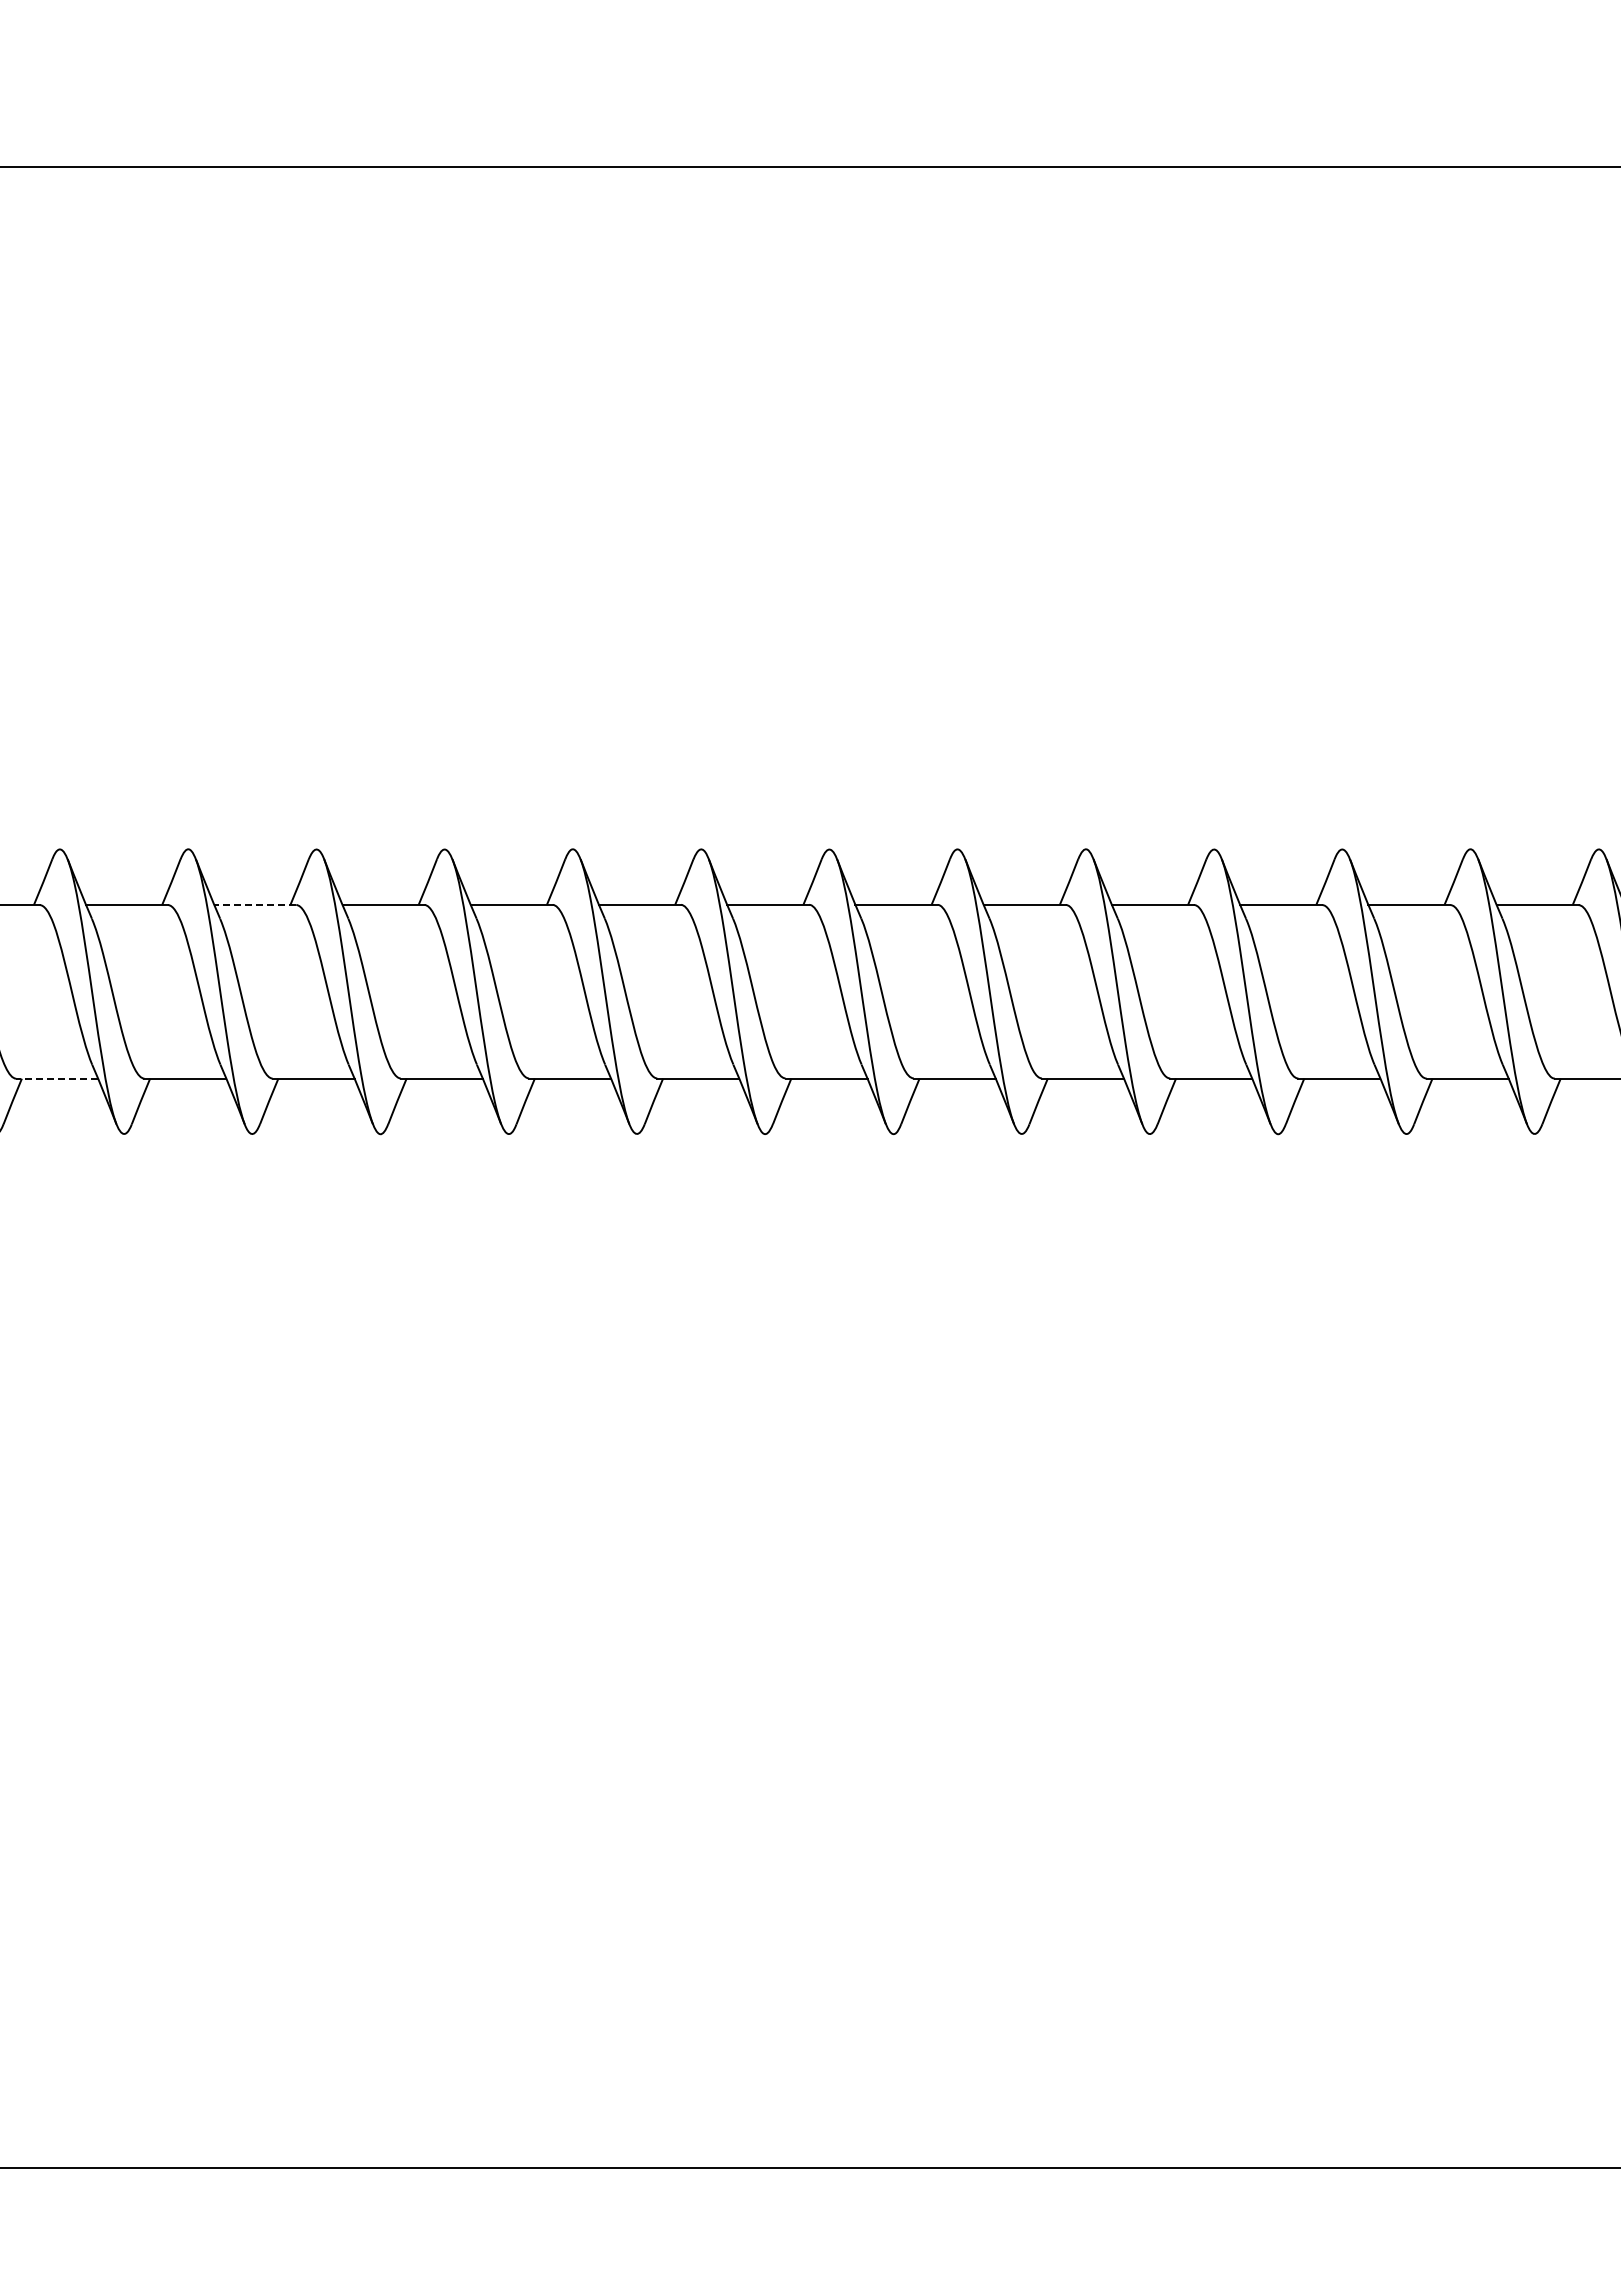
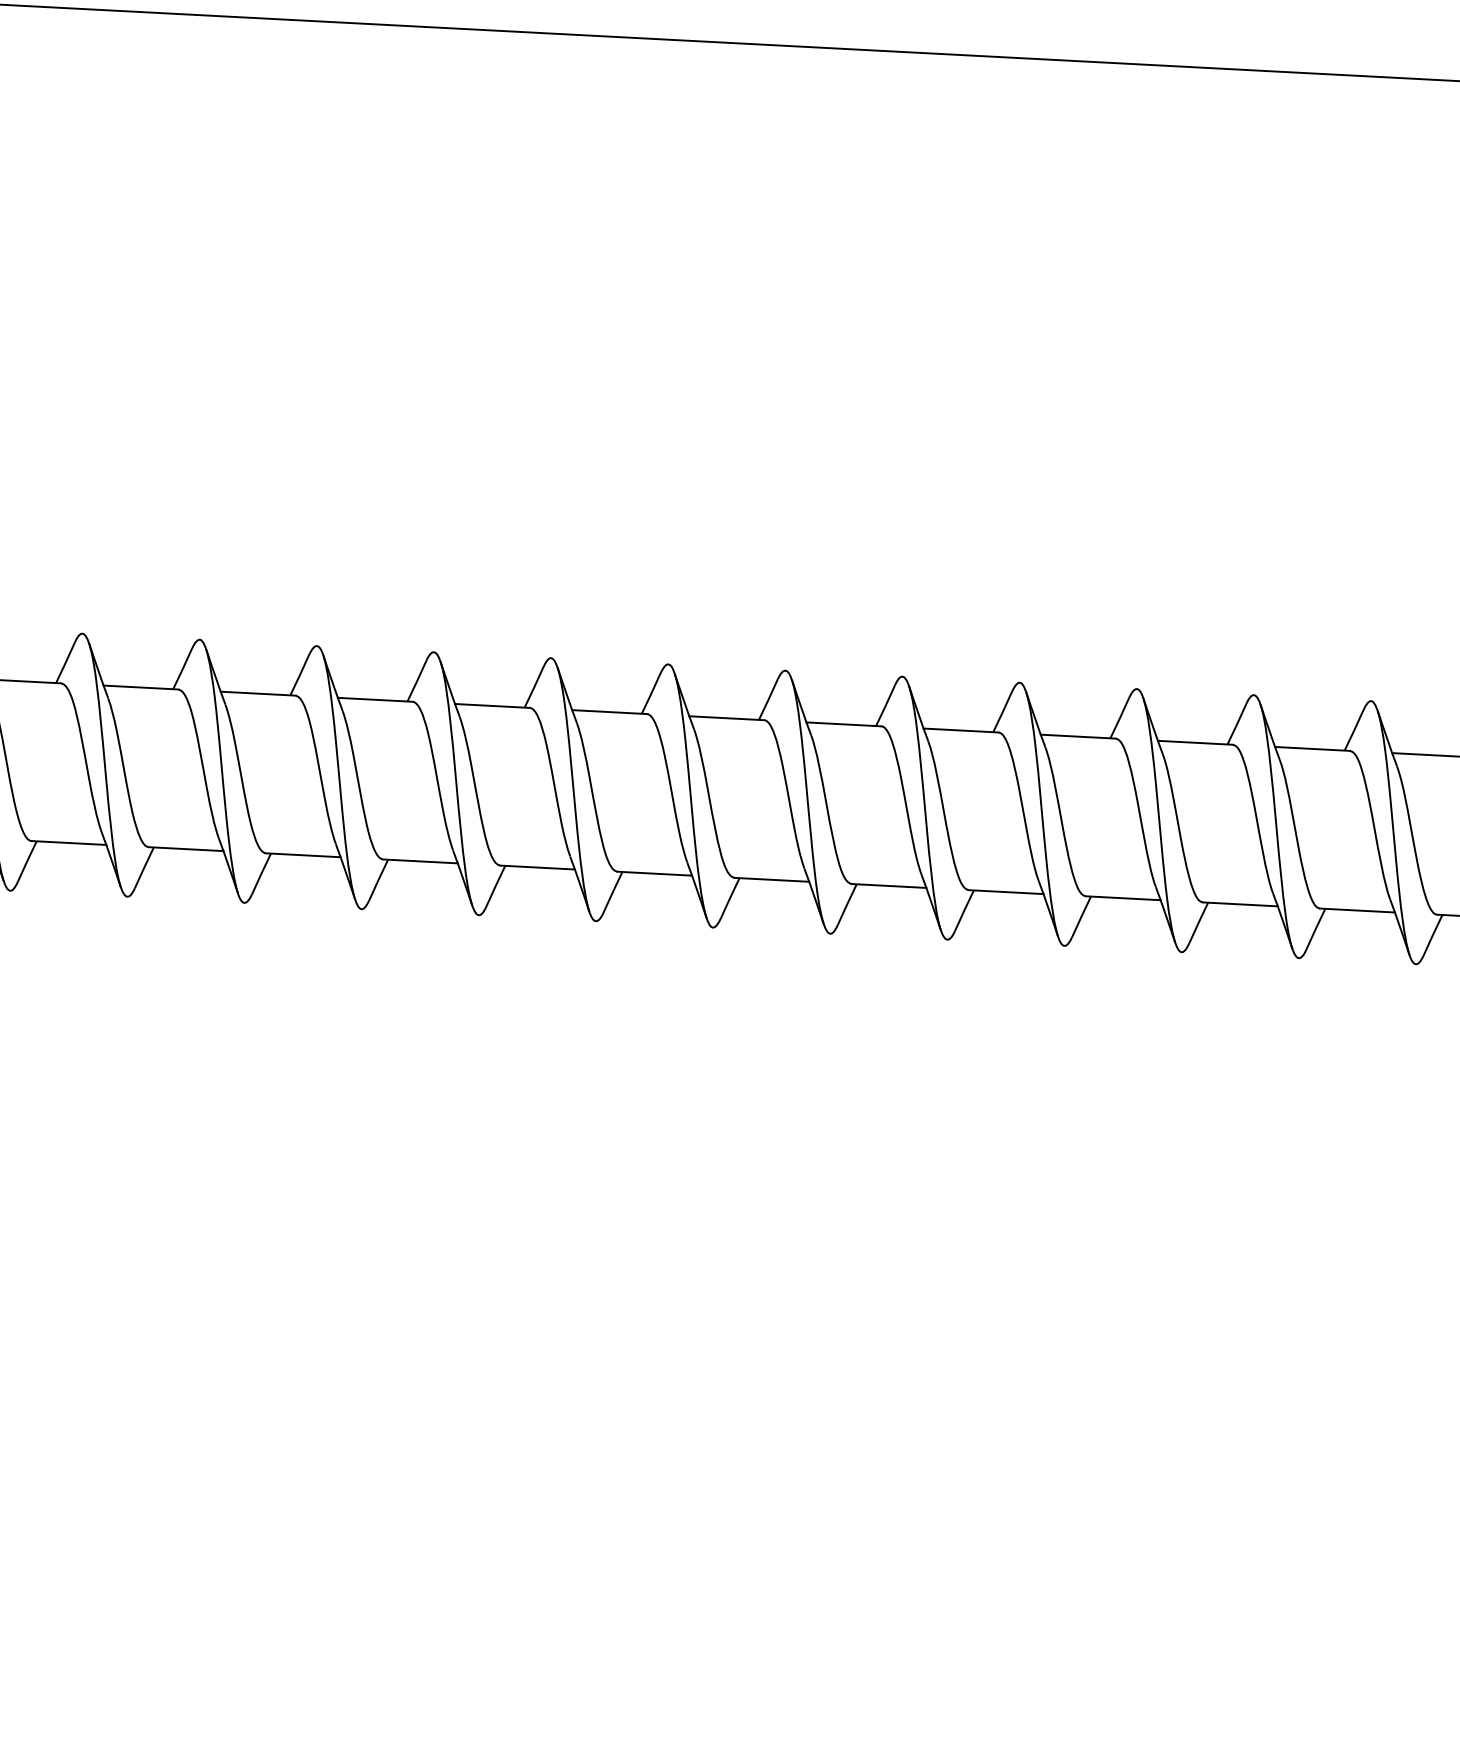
line: (255, 904) -> (258, 693), dashed -> solid
line: (57, 1078) -> (69, 842), dashed -> solid

